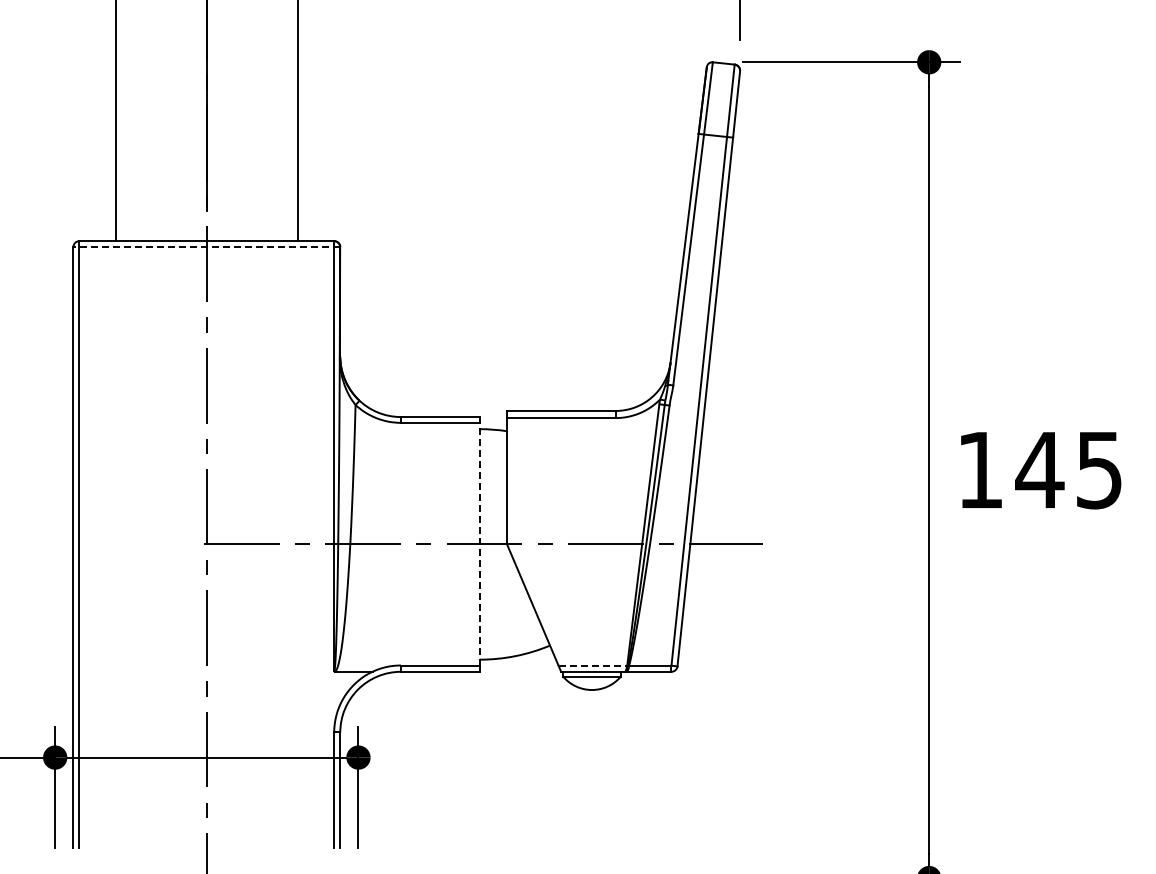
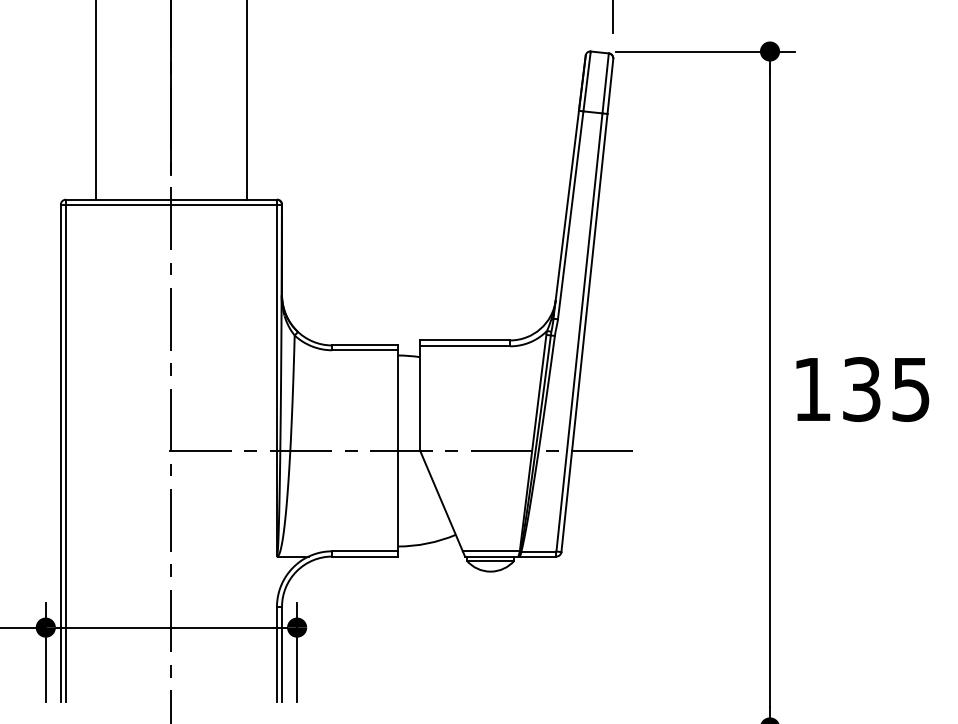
line: (206, 247) -> (171, 204), dashed -> solid
text: (1039, 470) -> (861, 389), 145 -> 135
line: (479, 540) -> (397, 447), dashed -> solid
line: (593, 665) -> (491, 551), dashed -> solid

